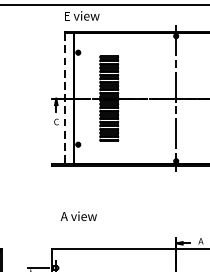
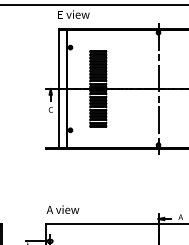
line: (64, 99) -> (58, 89), dashed -> solid
text: (78, 216) -> (62, 209), moved

